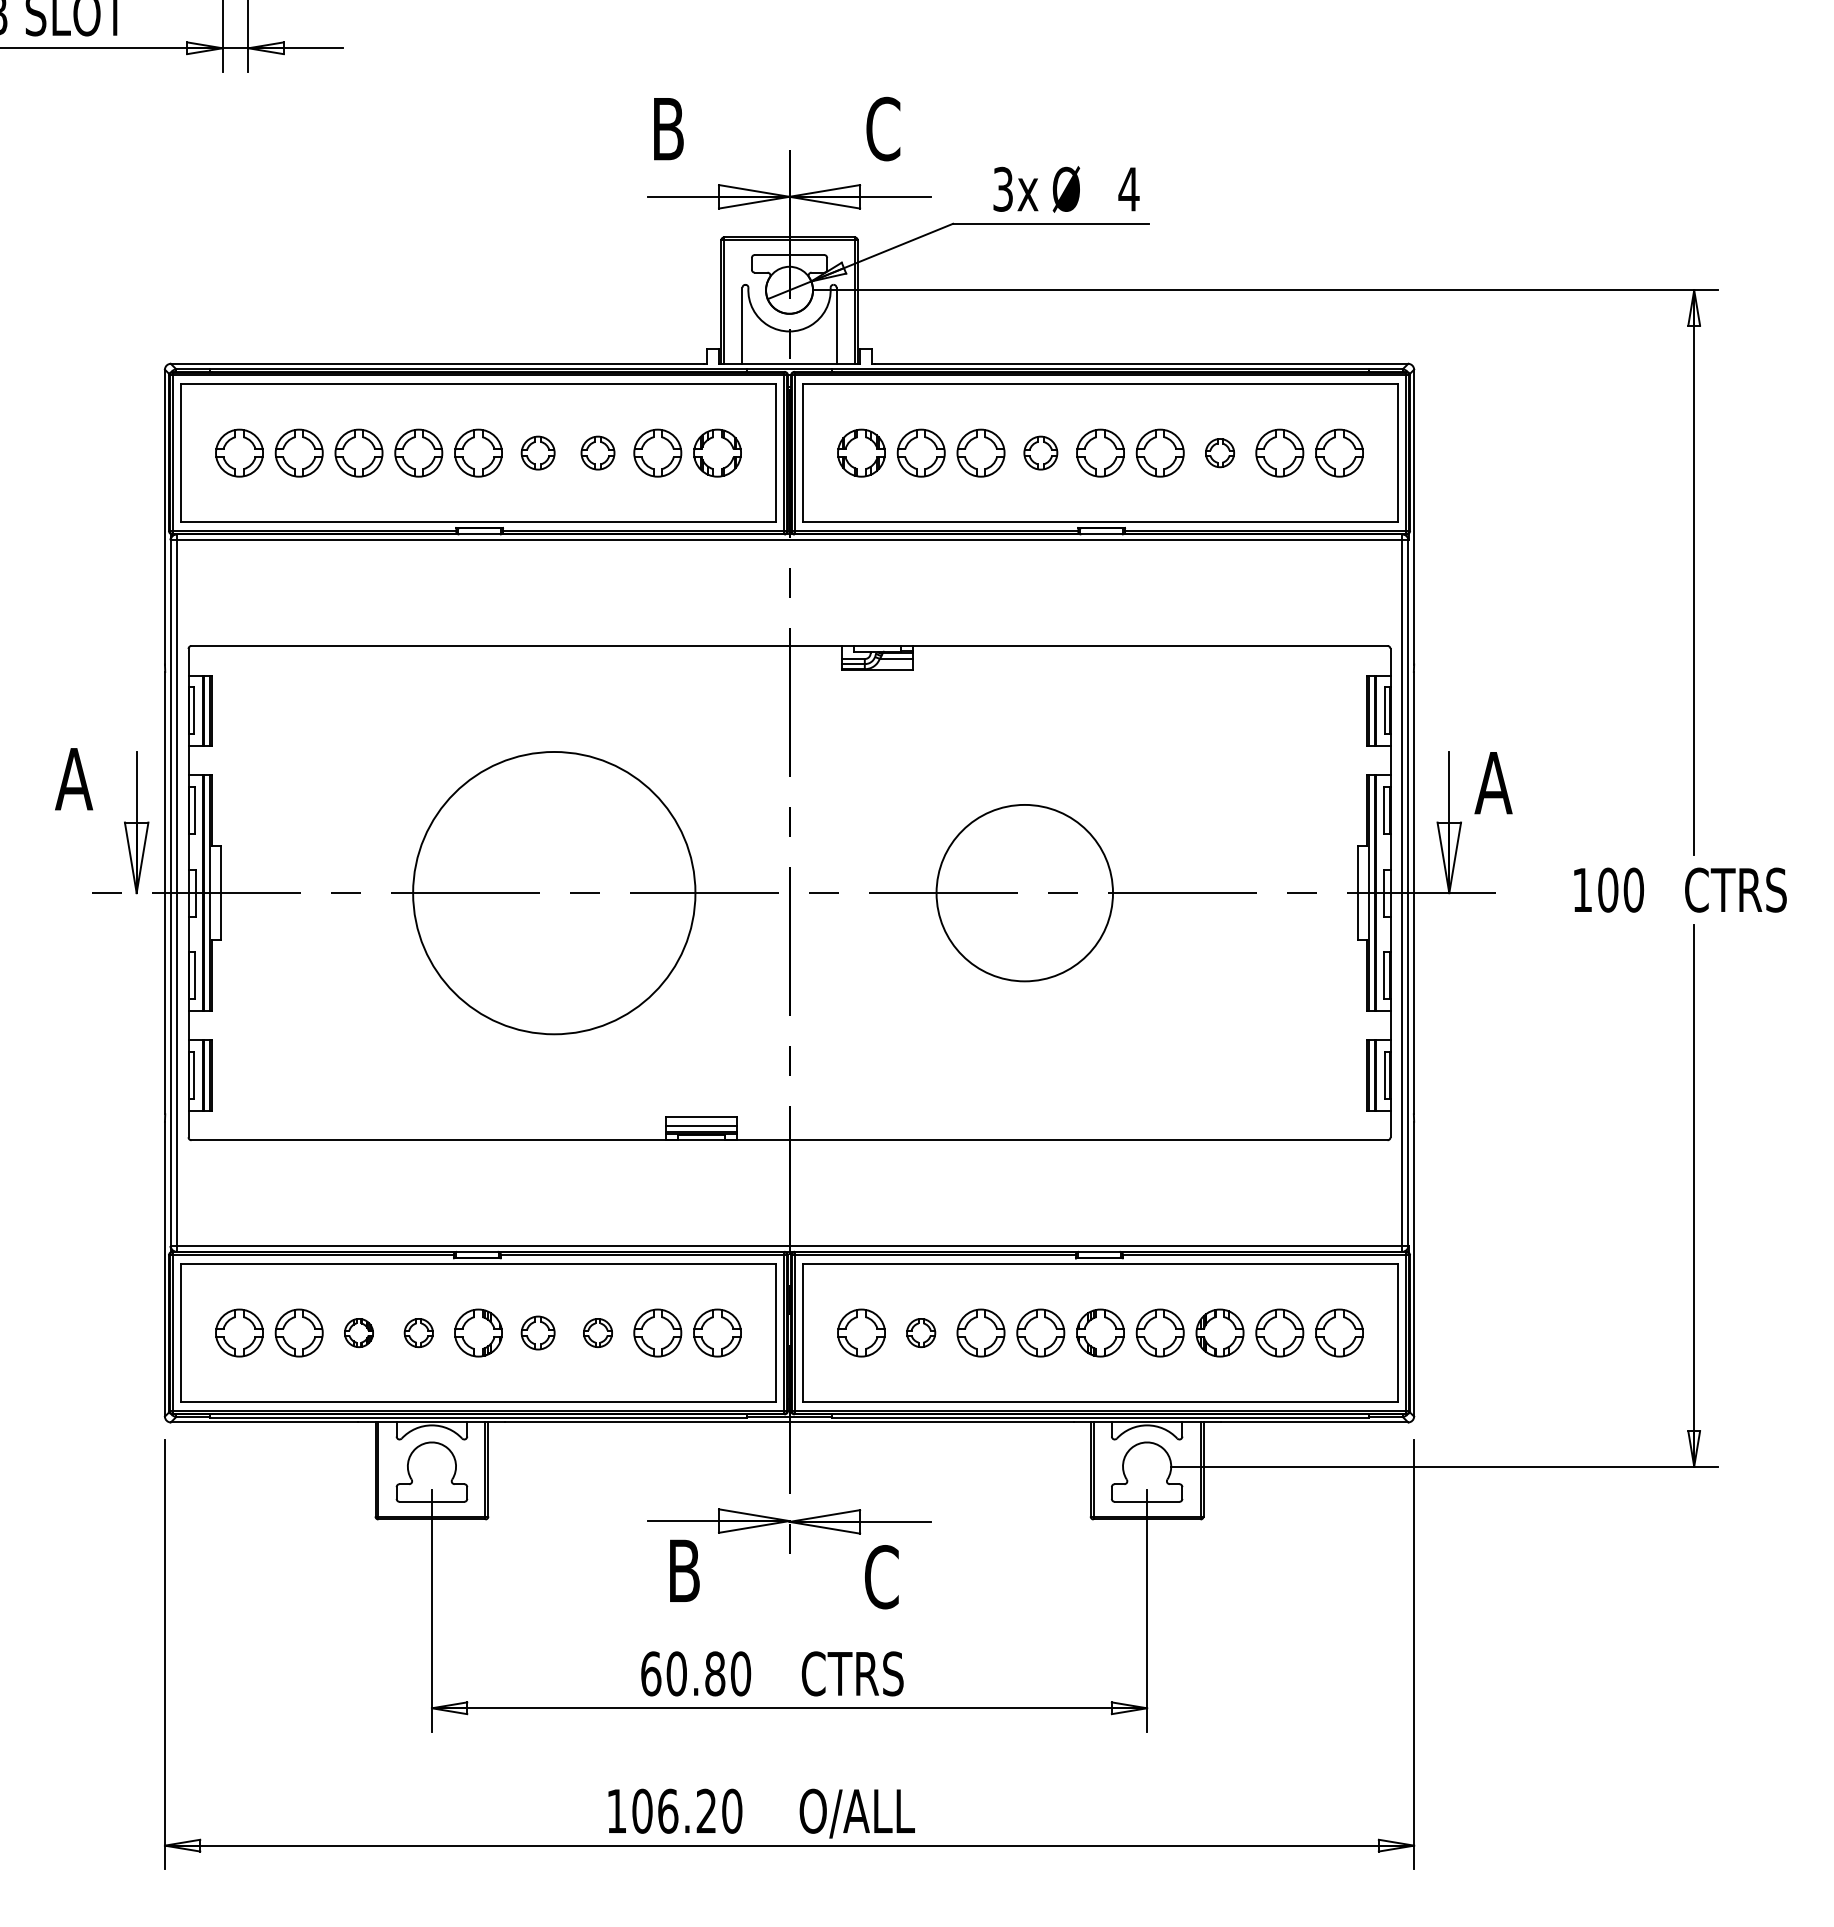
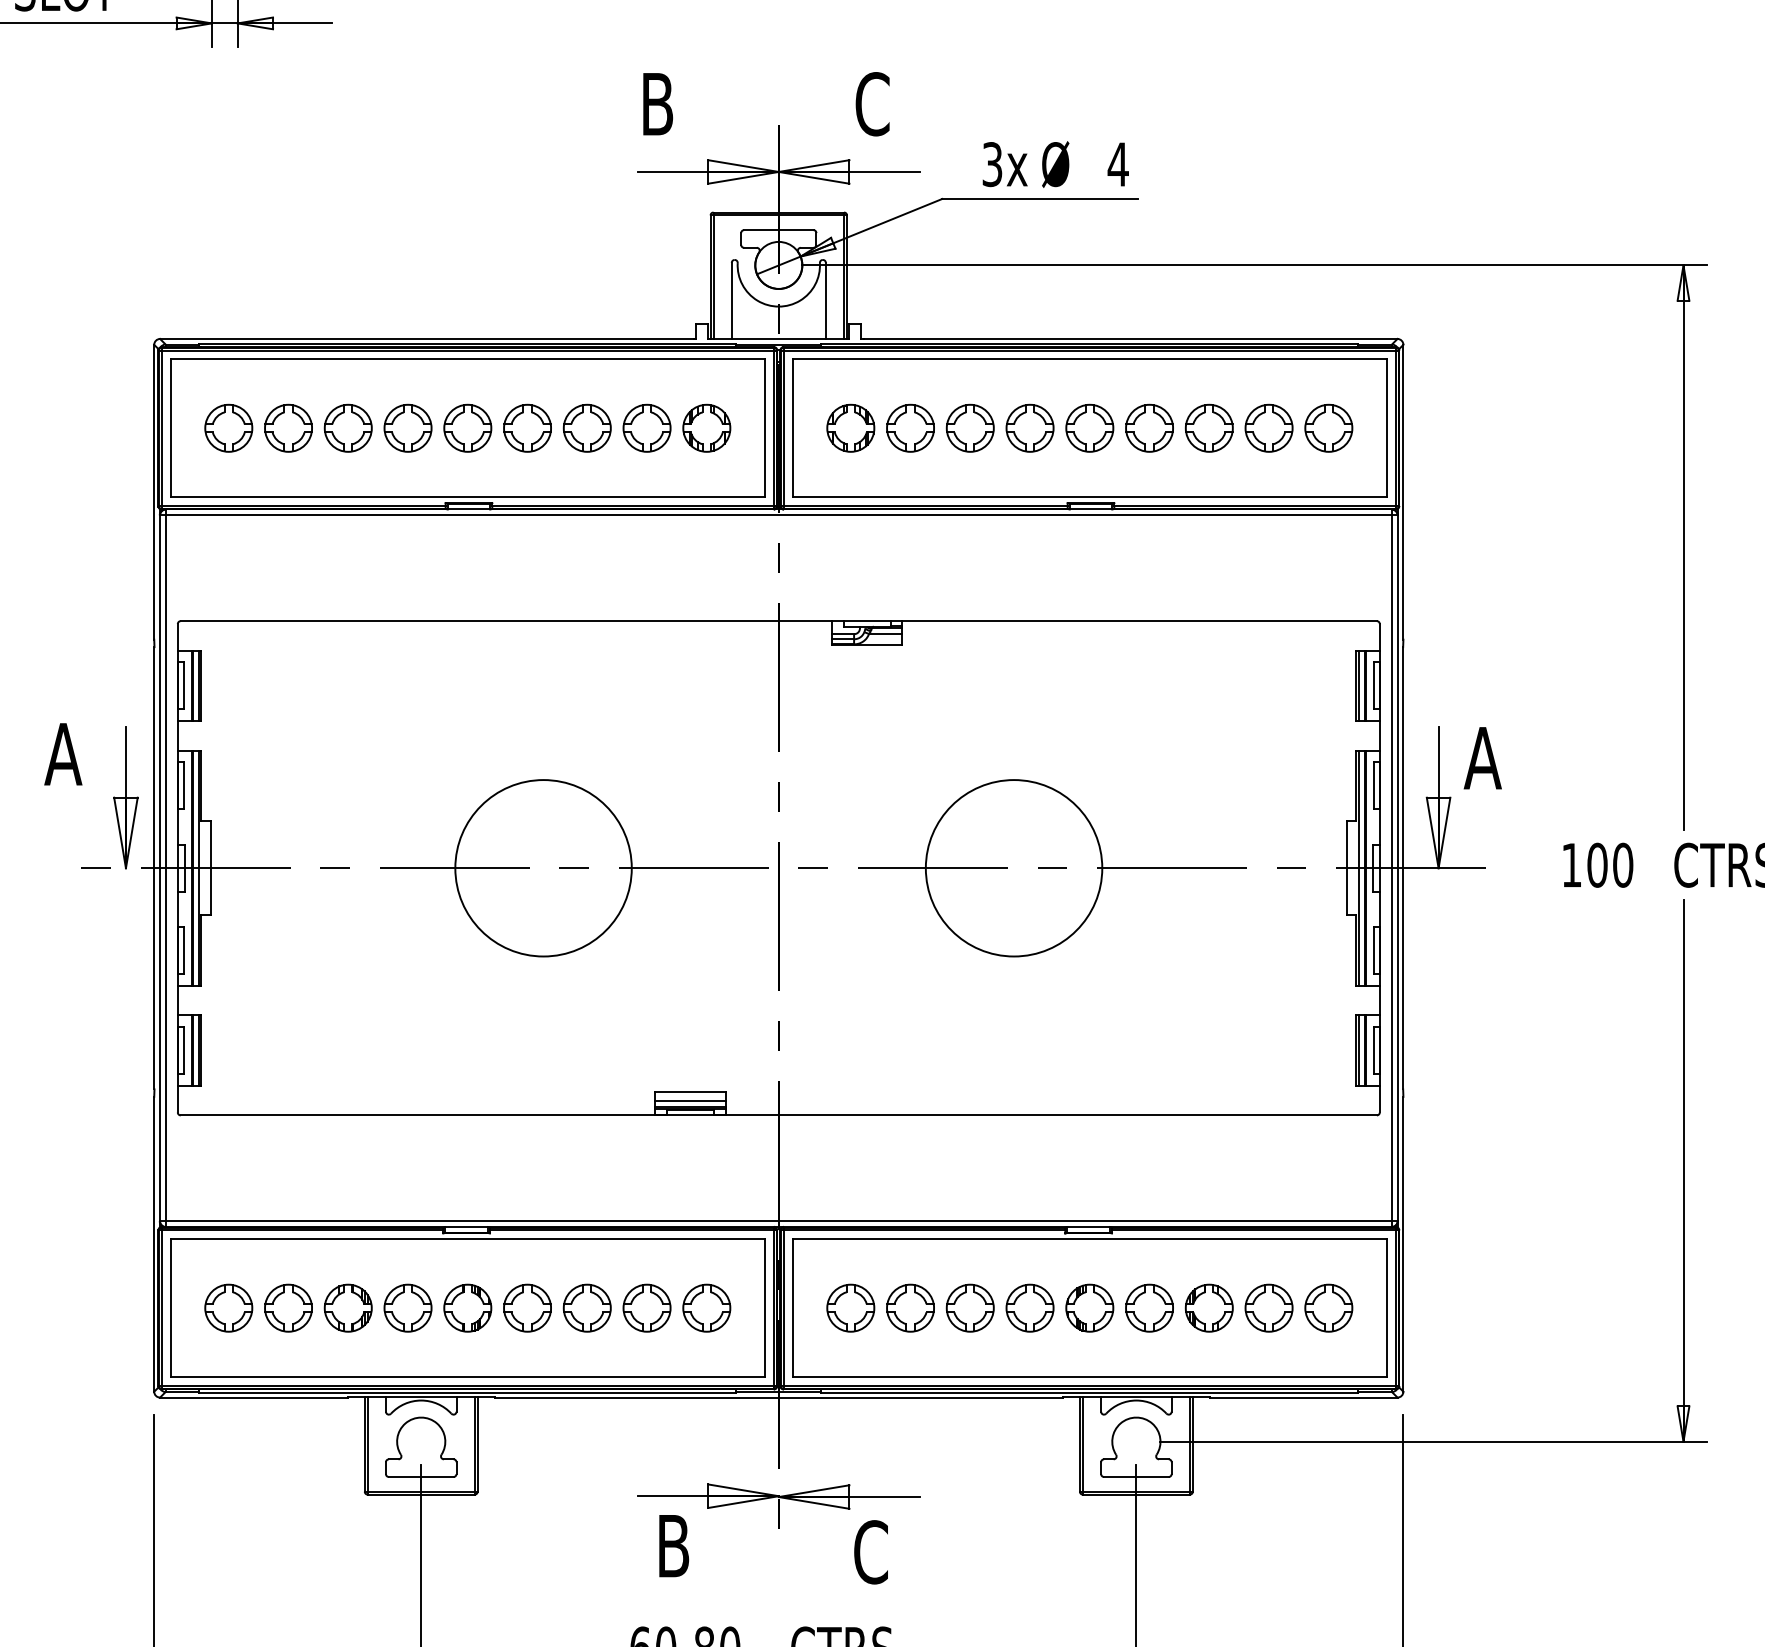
part: (537, 452) -> (526, 427), size x1.43
part: (597, 452) -> (586, 427), size x1.43
part: (1040, 452) -> (1029, 427), size x1.43
part: (1219, 452) -> (1208, 427), size x1.67
circle: (554, 892) -> (543, 867), size x0.62
part: (358, 1332) -> (347, 1307), size x1.67
part: (418, 1332) -> (407, 1307), size x1.67
part: (537, 1332) -> (526, 1307), size x1.43
part: (597, 1332) -> (586, 1307), size x1.67
part: (920, 1332) -> (909, 1307), size x1.67

